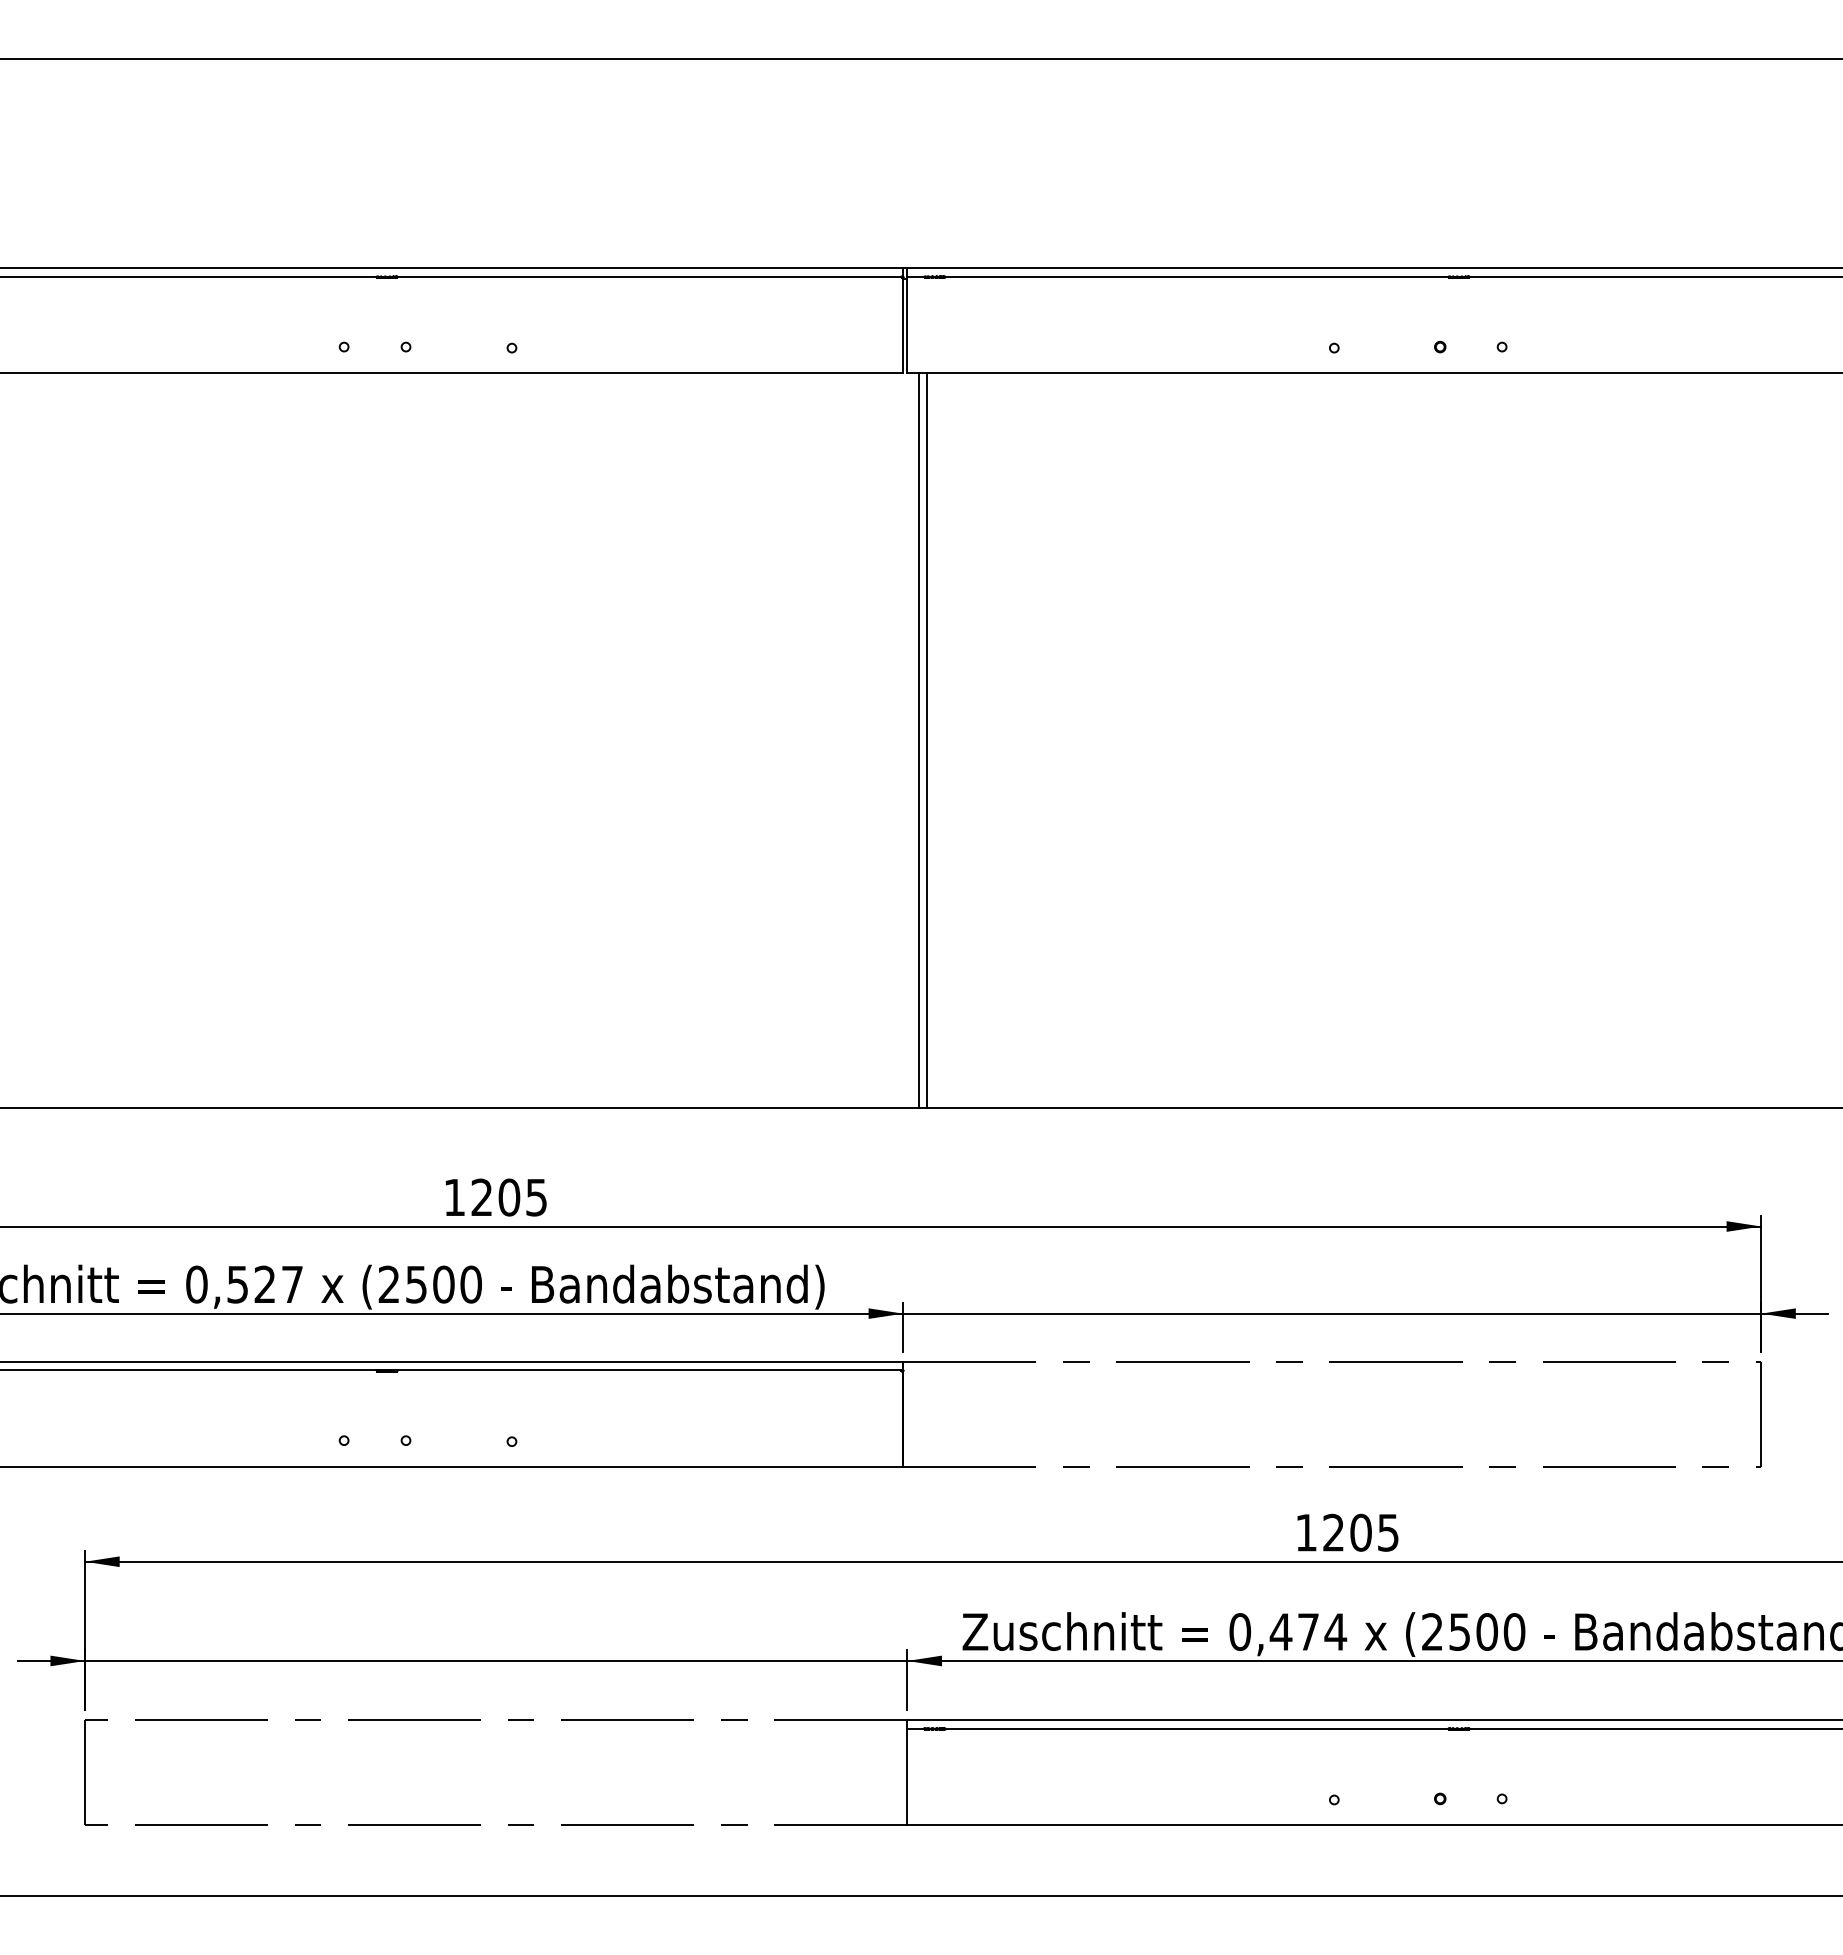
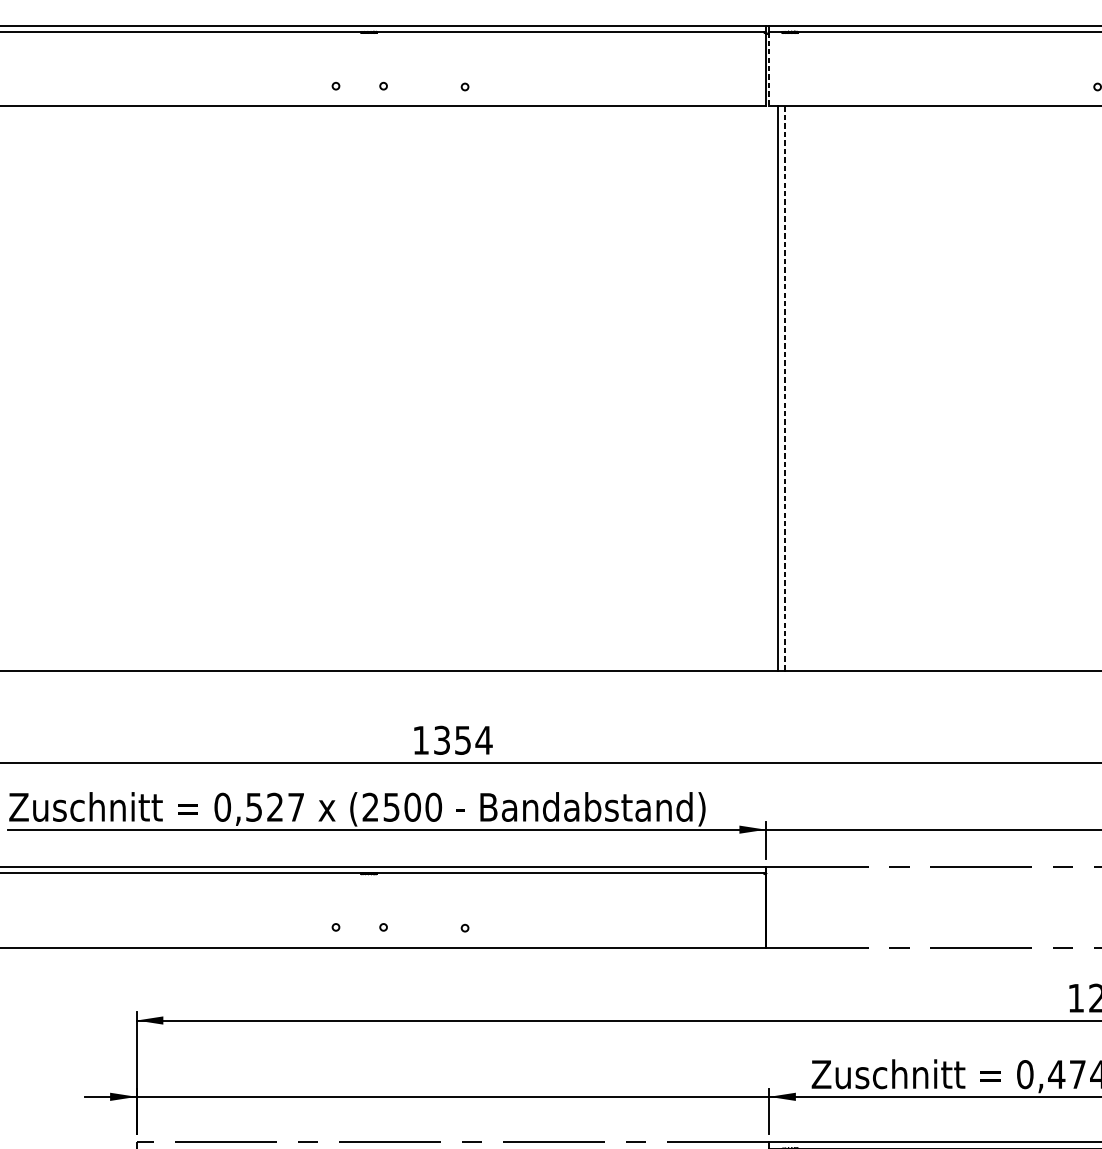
line: (907, 325) -> (769, 69), solid -> dashed
line: (927, 740) -> (784, 388), solid -> dashed
text: (509, 1197) -> (463, 740), 1205 -> 1354

